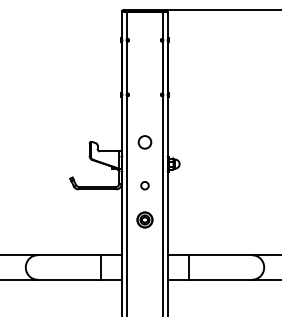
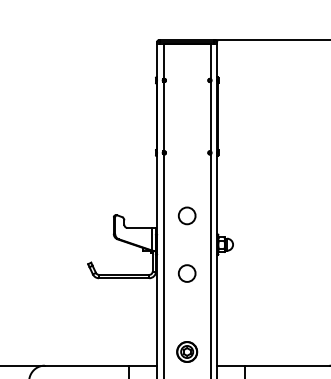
circle: (144, 185) -> (186, 273), size x1.67
part: (144, 219) -> (186, 351), moved

